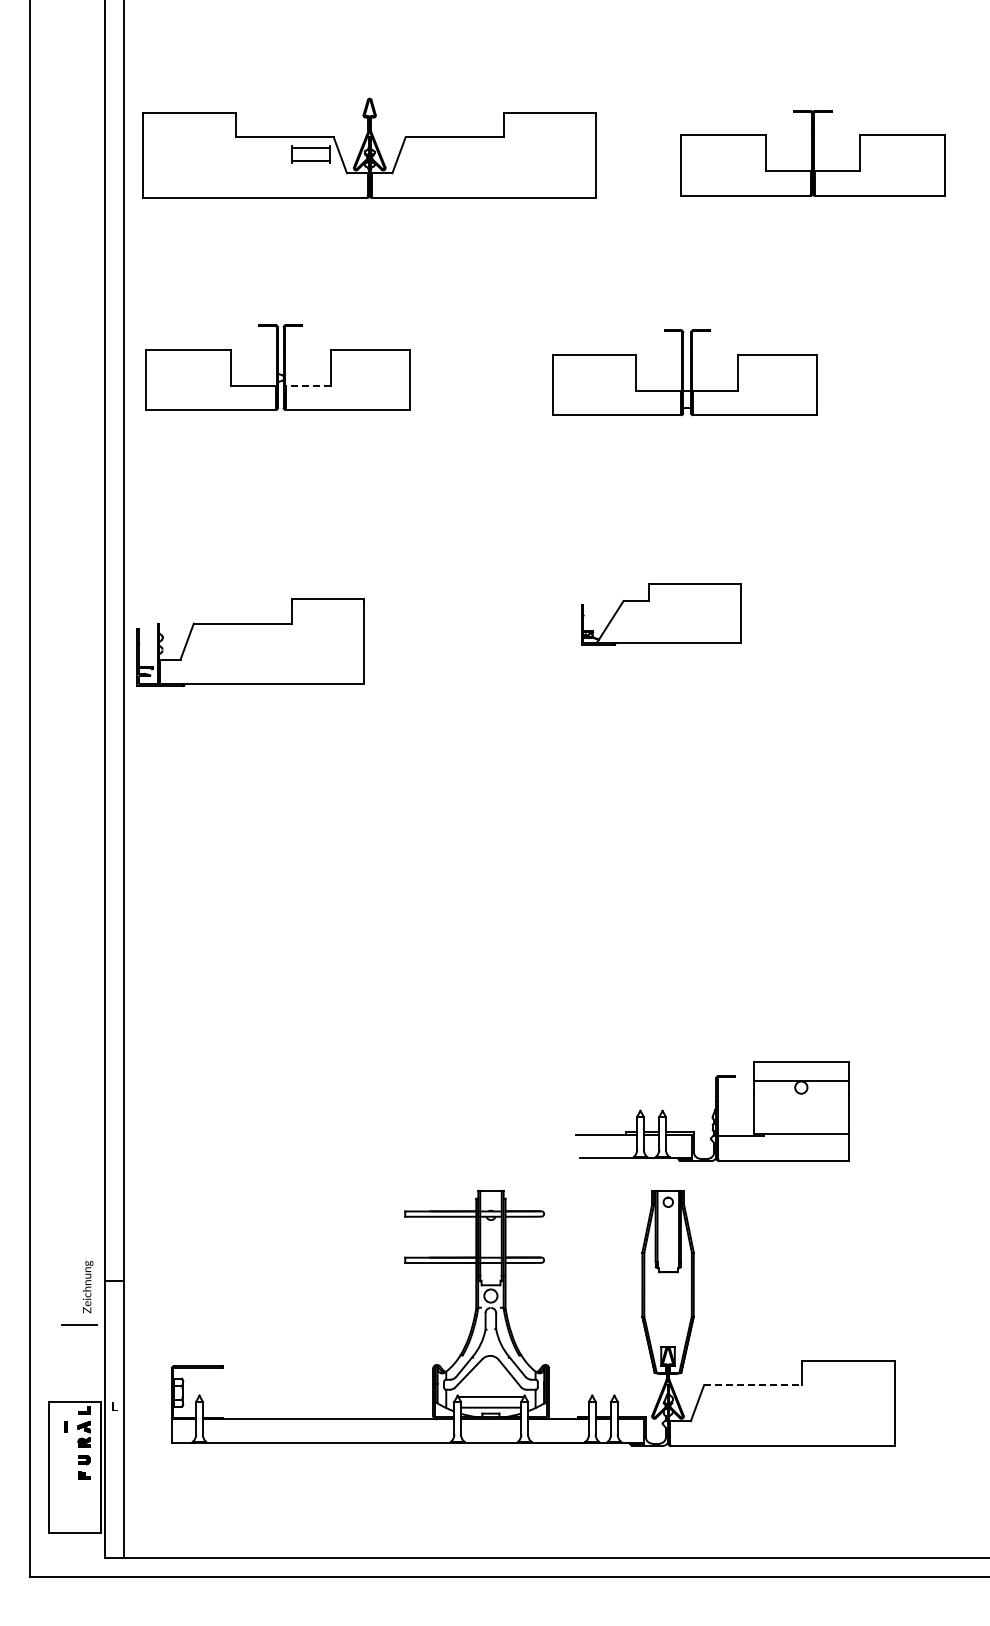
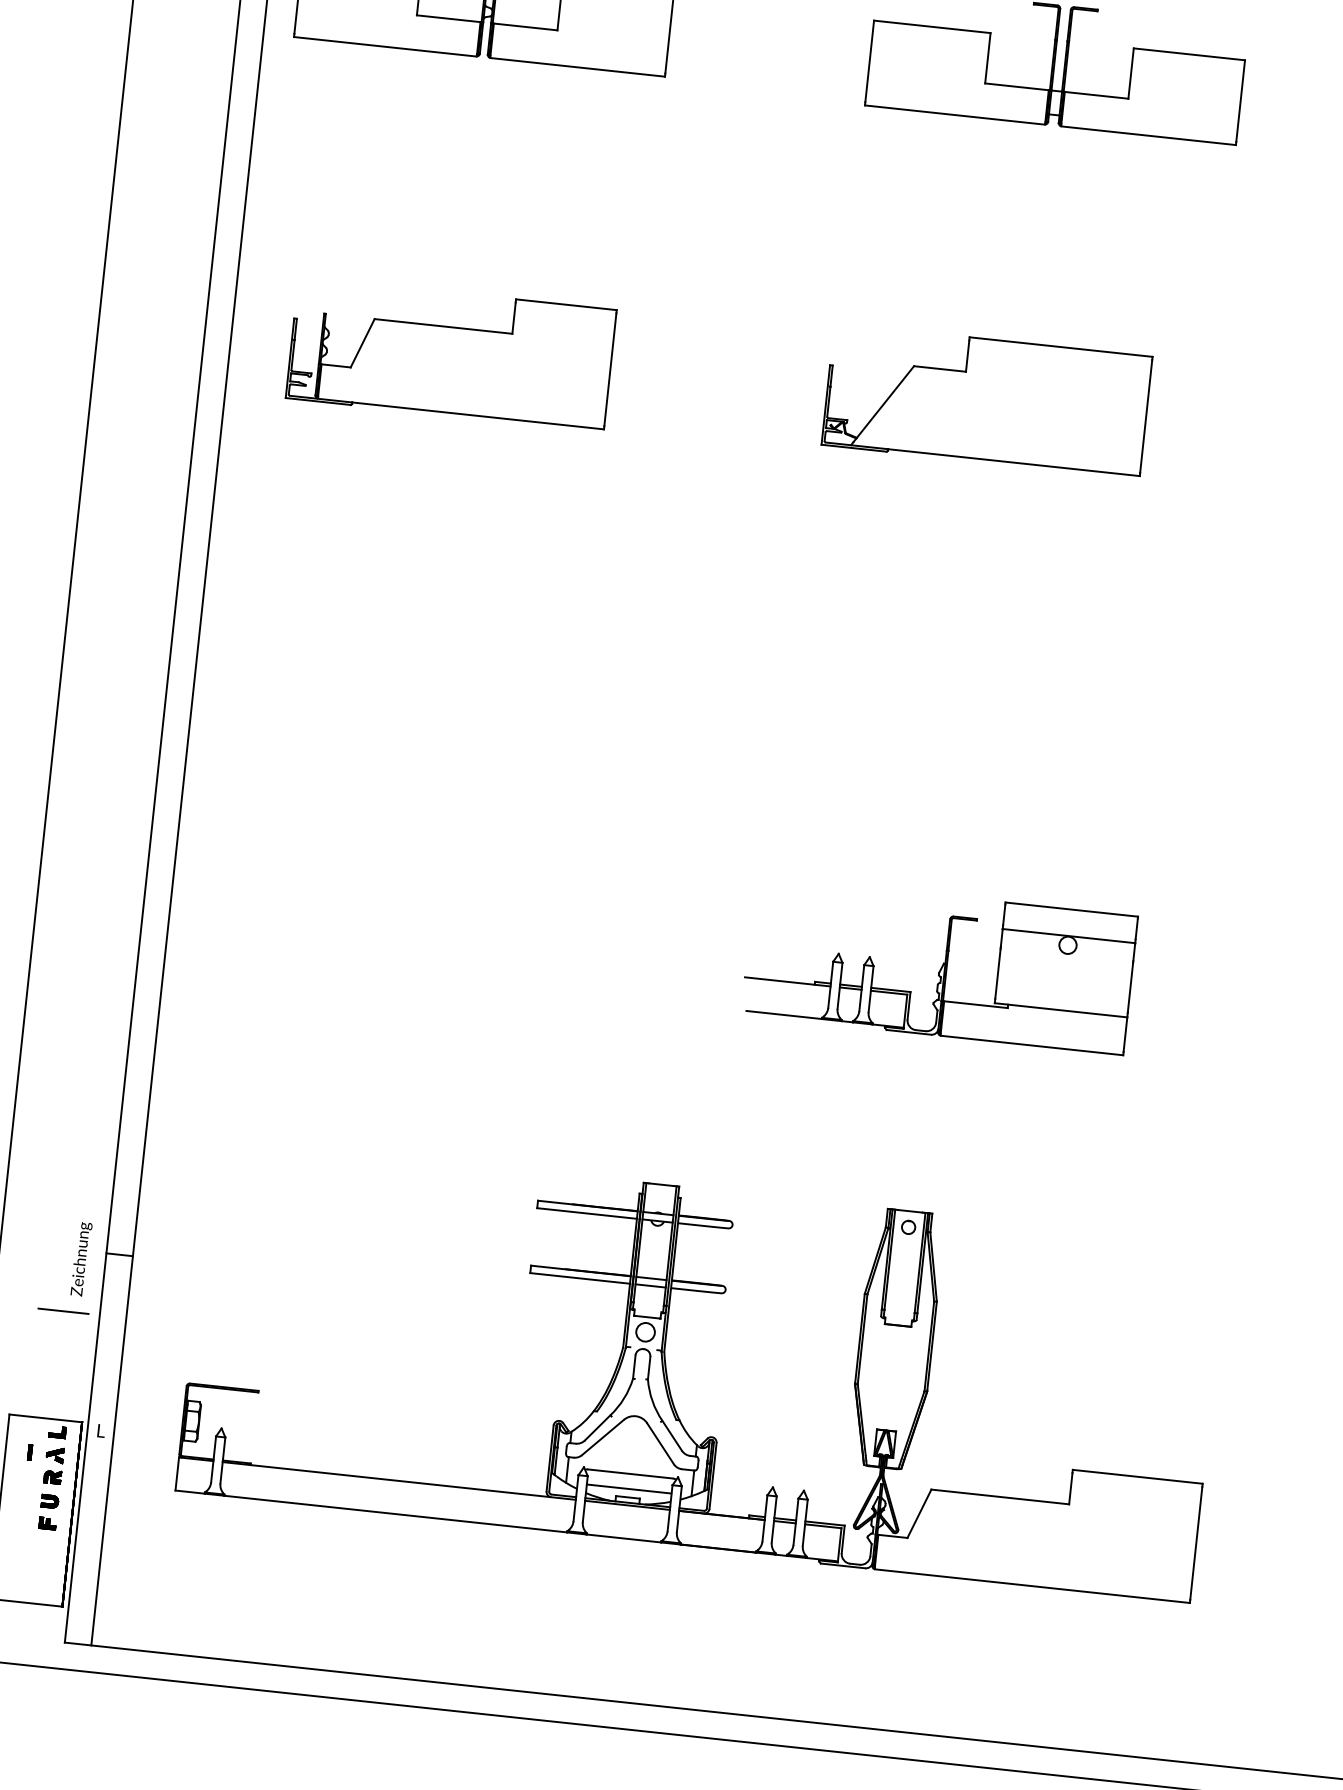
line: (308, 385) -> (526, 26), dashed -> solid
part: (661, 614) -> (987, 401), size x1.43
part: (250, 642) -> (451, 353), moved
part: (712, 1111) -> (939, 965), moved
line: (753, 1385) -> (1000, 1497), dashed -> solid

